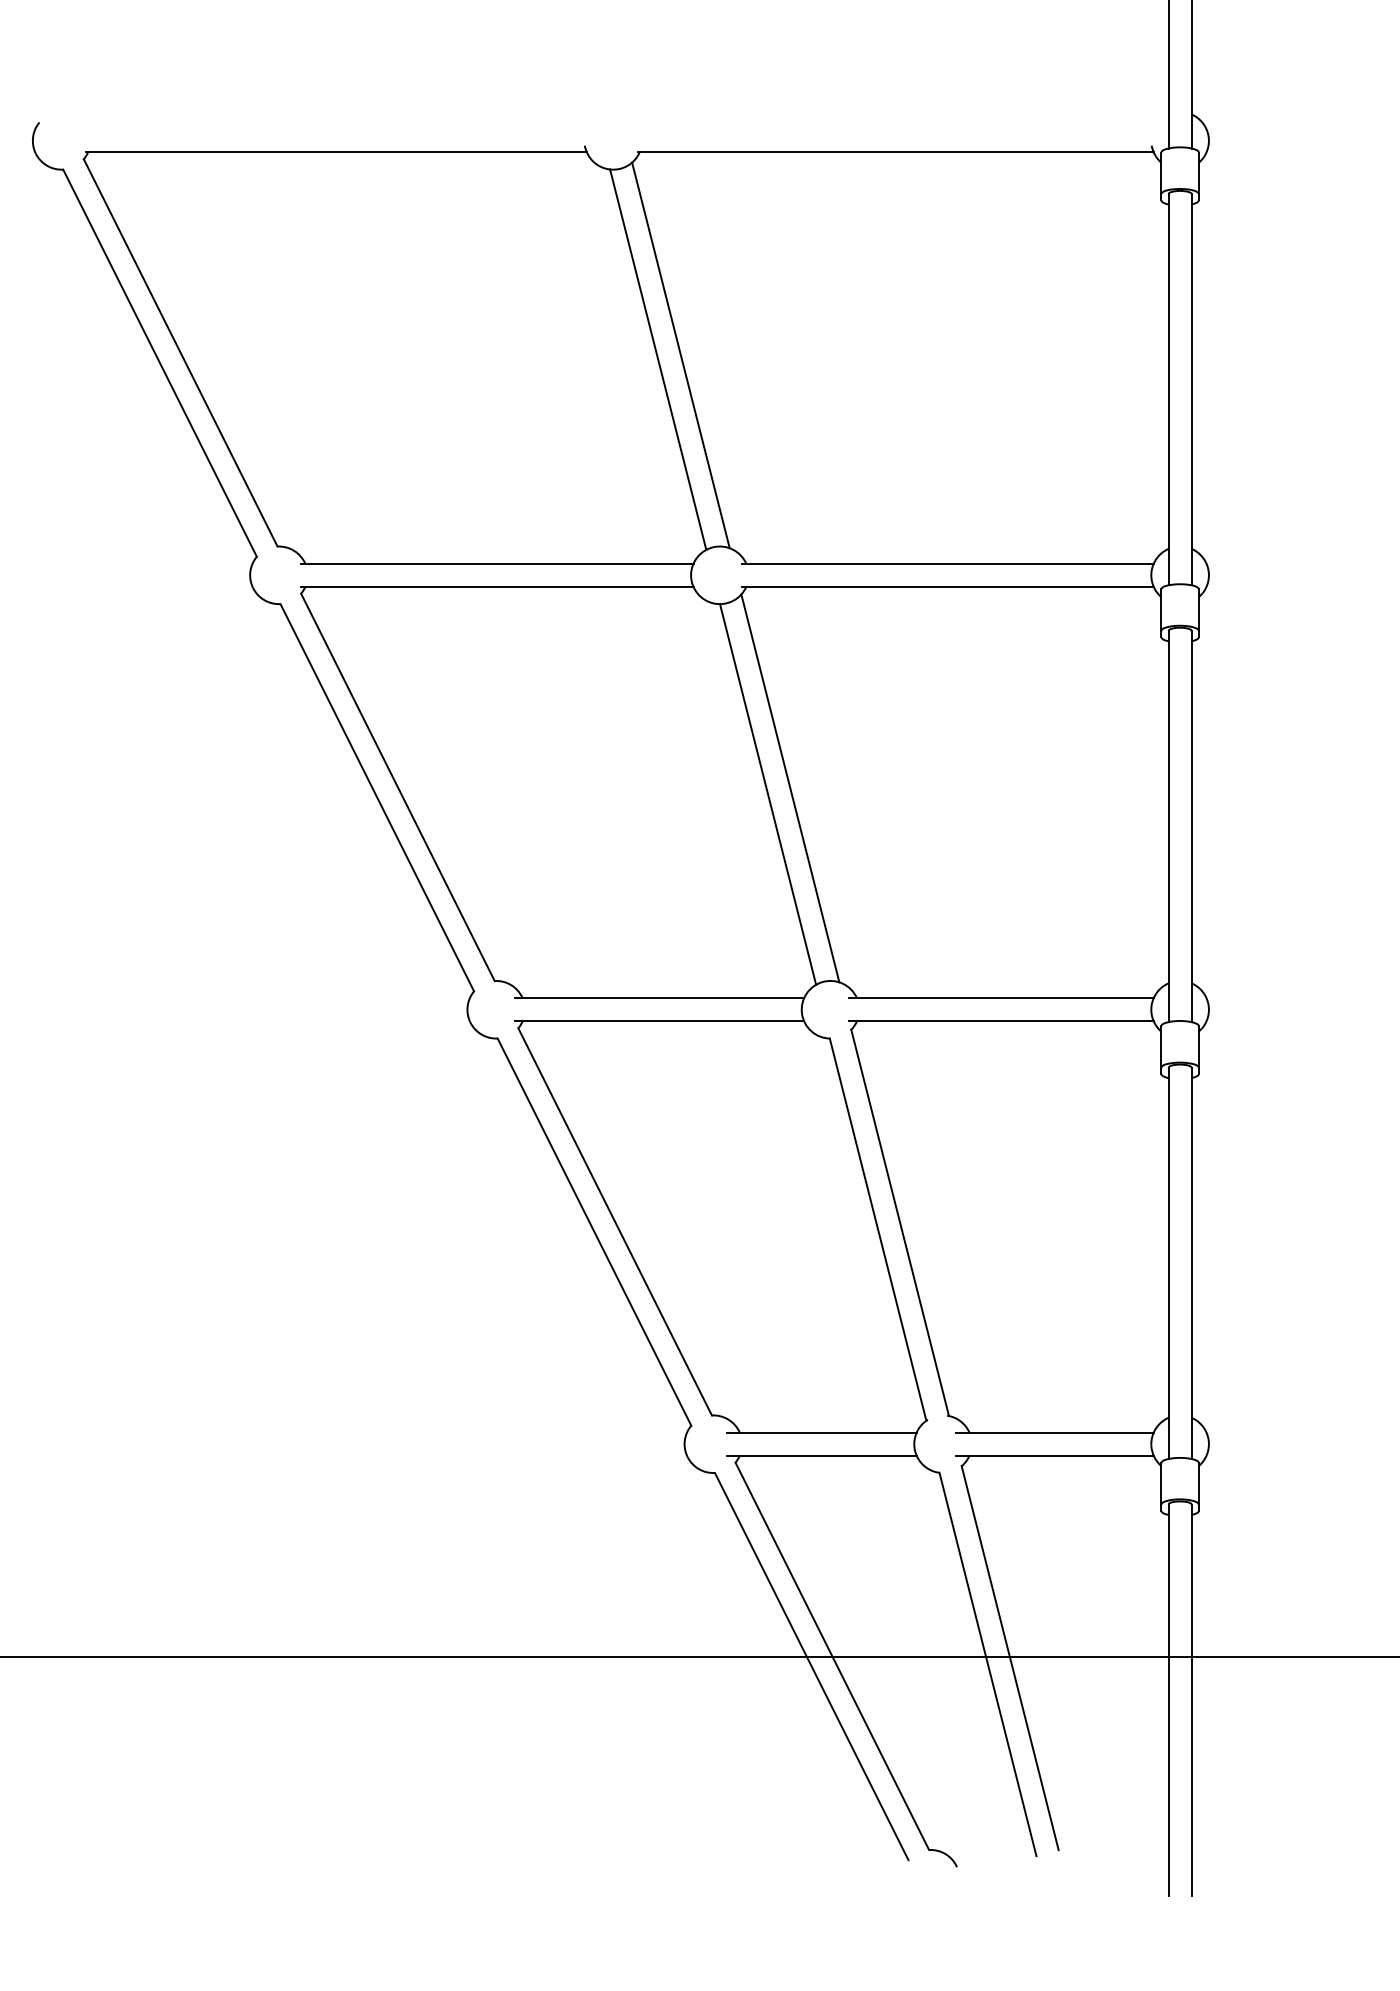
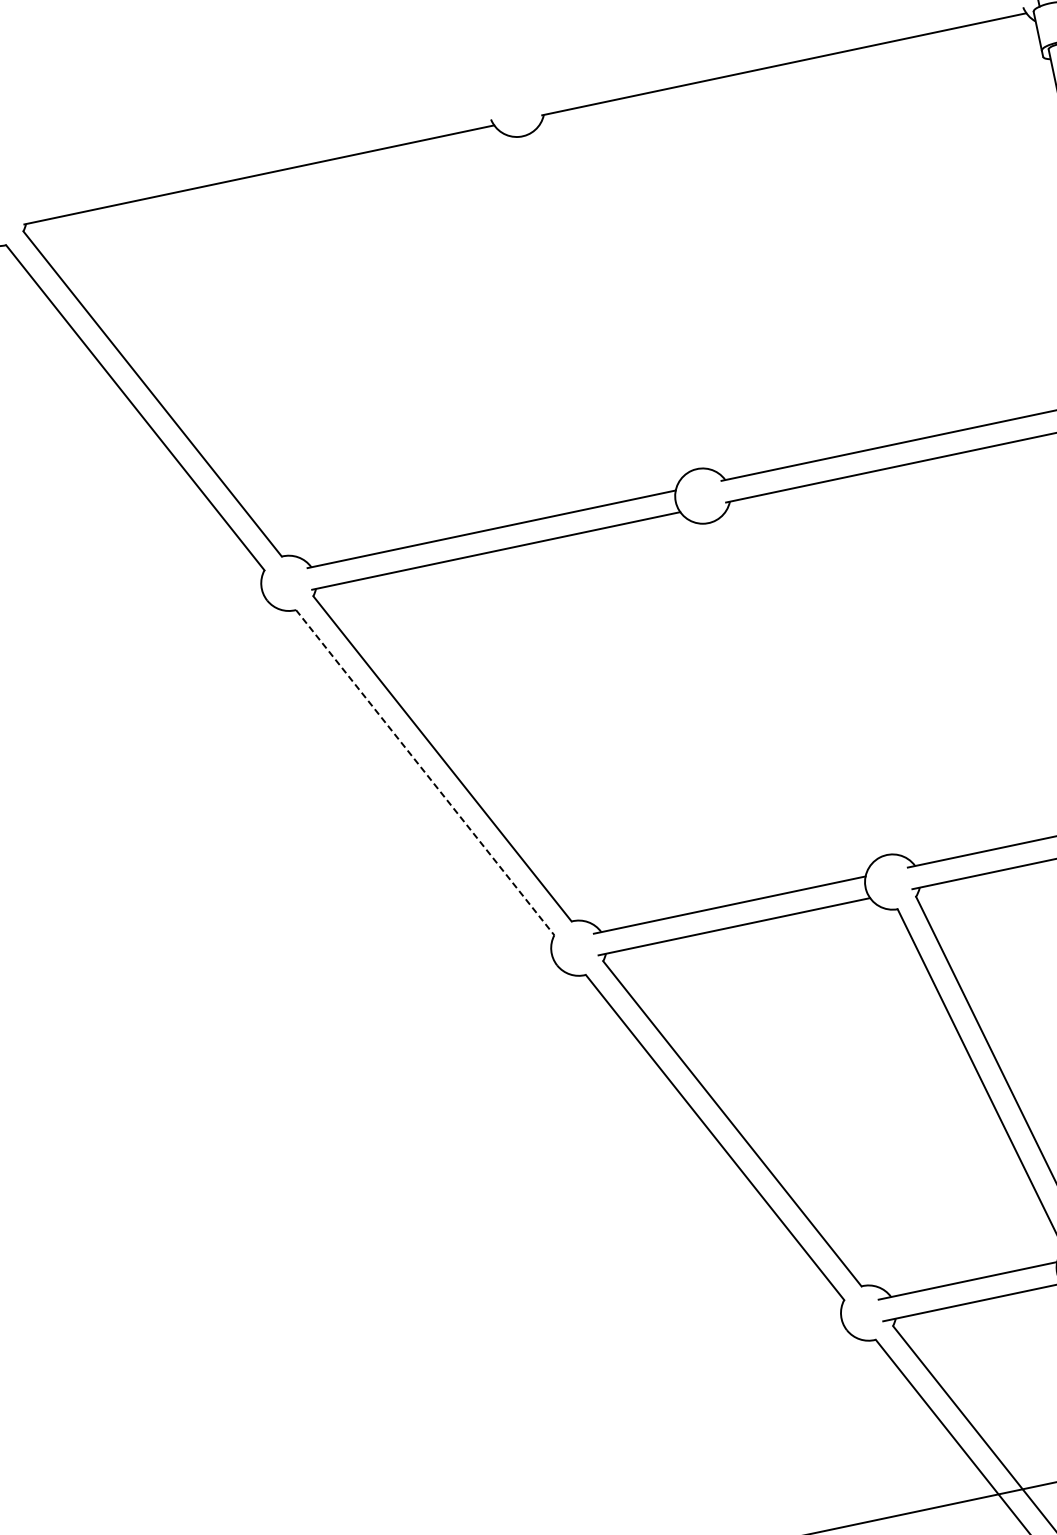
line: (680, 355) -> (622, 297), removed
line: (658, 359) -> (602, 305), removed
line: (790, 788) -> (811, 682), removed
line: (768, 794) -> (791, 692), removed
line: (377, 798) -> (425, 773), solid -> dashed

